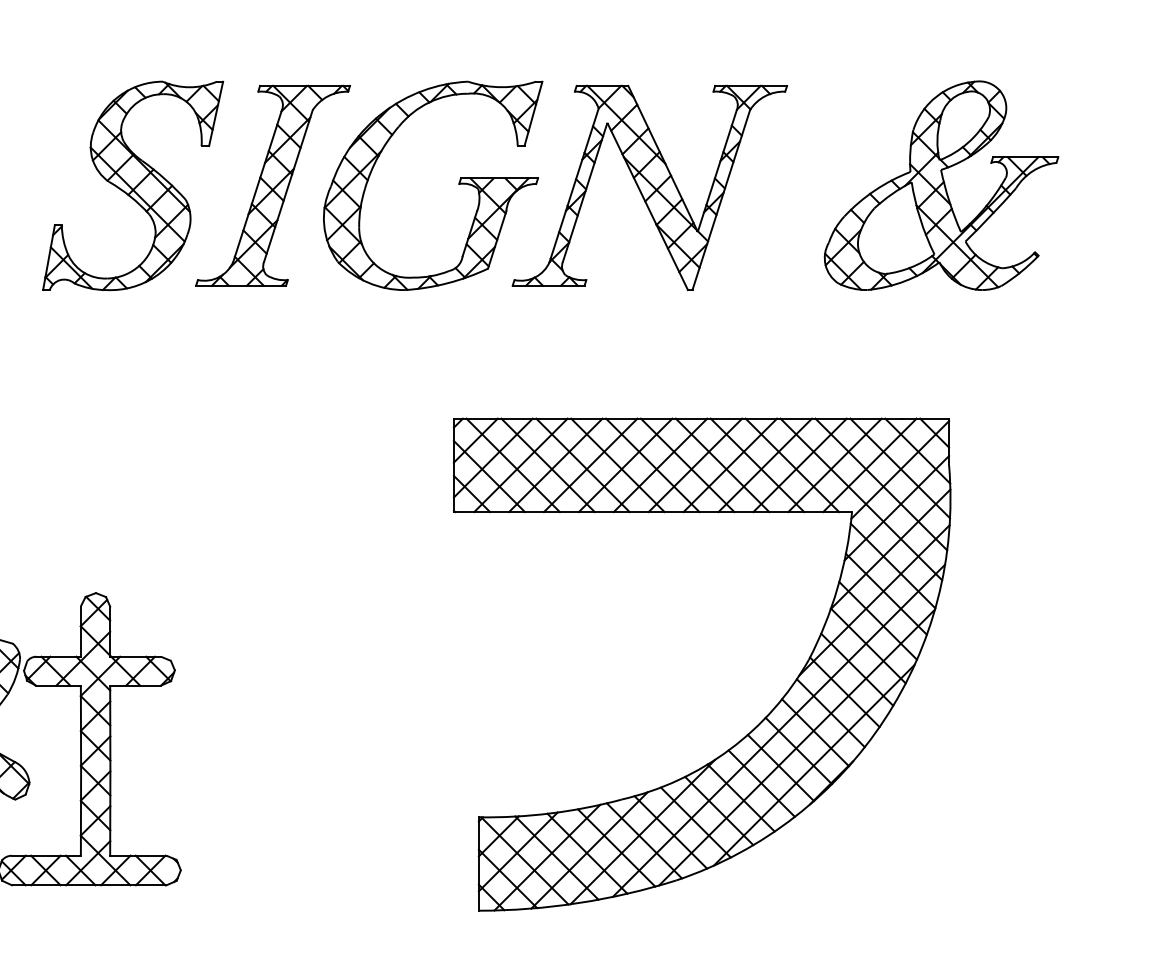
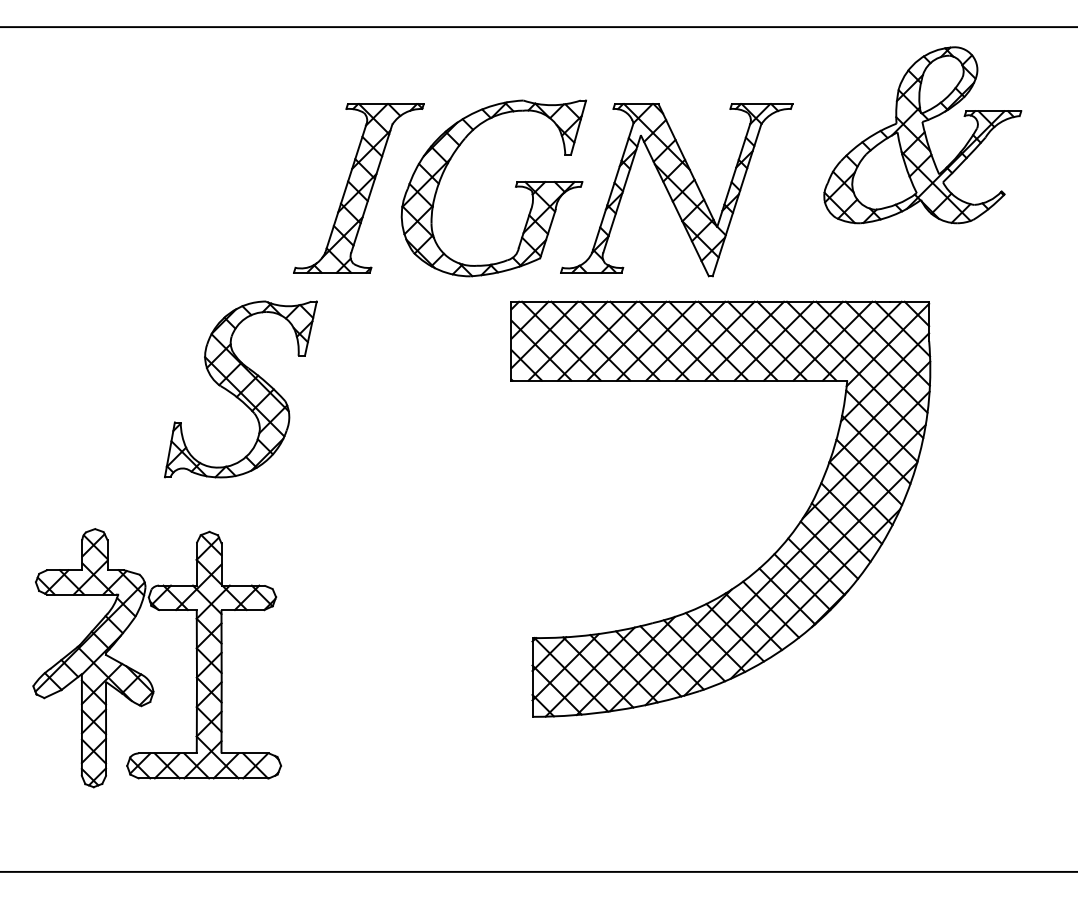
part: (132, 185) -> (240, 389), moved
part: (941, 185) -> (922, 135), moved
part: (759, 721) -> (769, 557), moved

